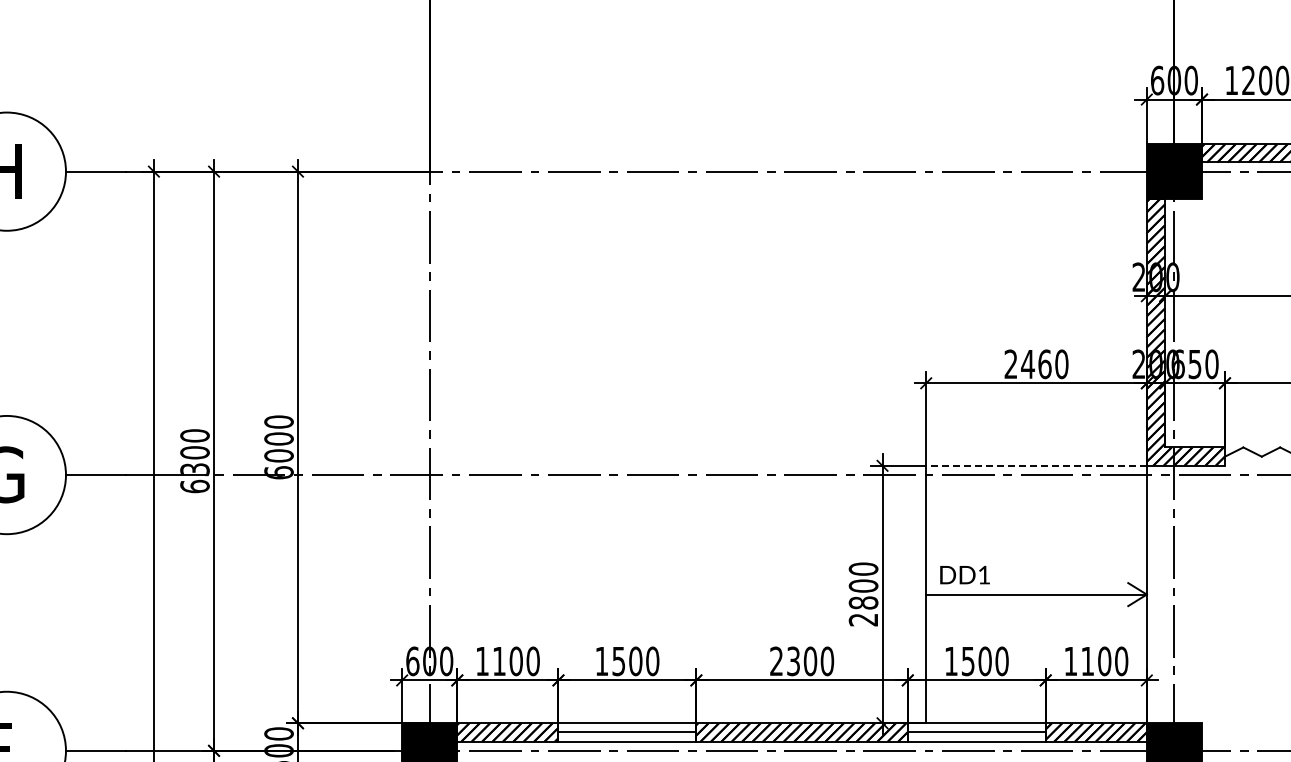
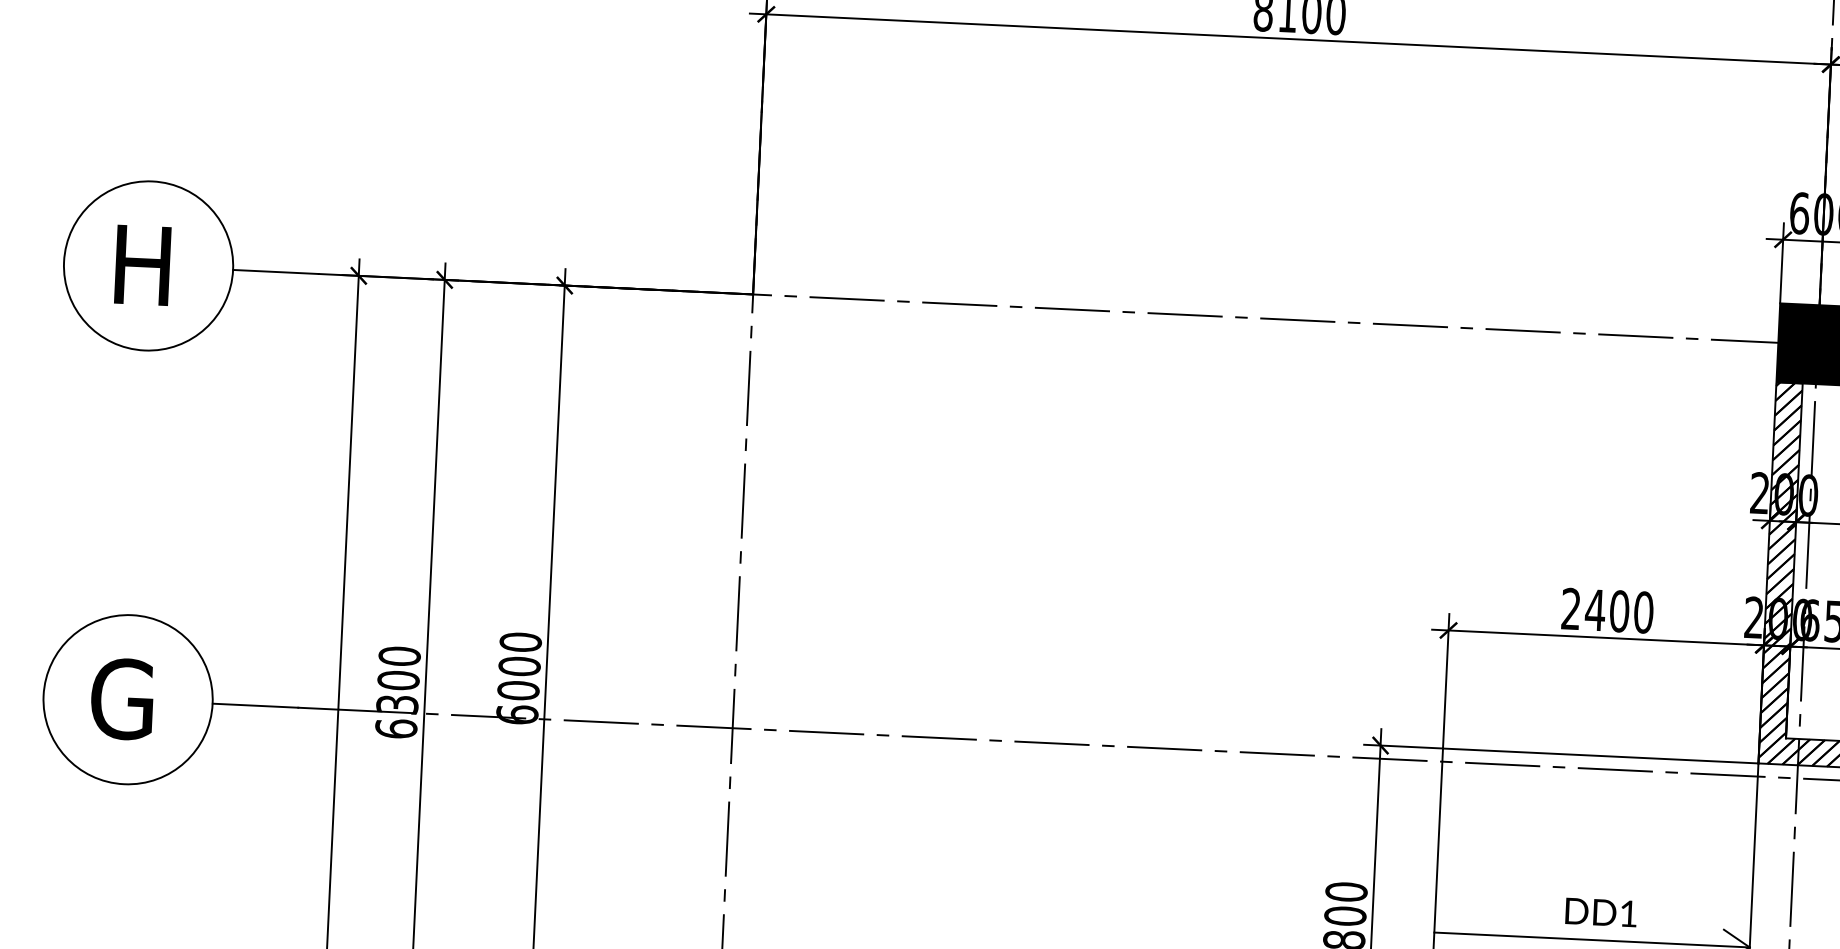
text: (1044, 363) -> (1619, 610), 2460 -> 2400
line: (1036, 465) -> (1600, 755), dashed -> solid
text: (964, 575) -> (1600, 913), moved

